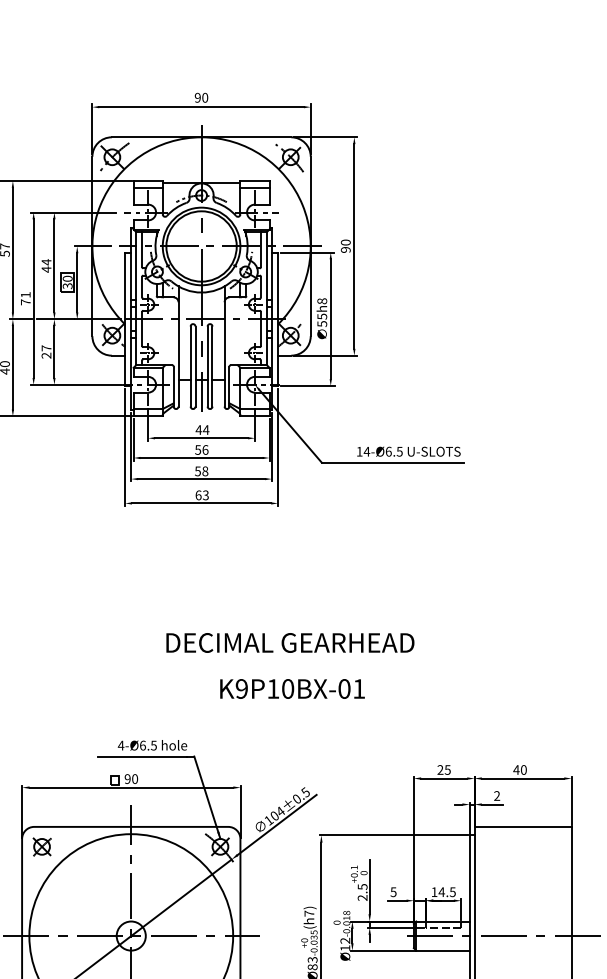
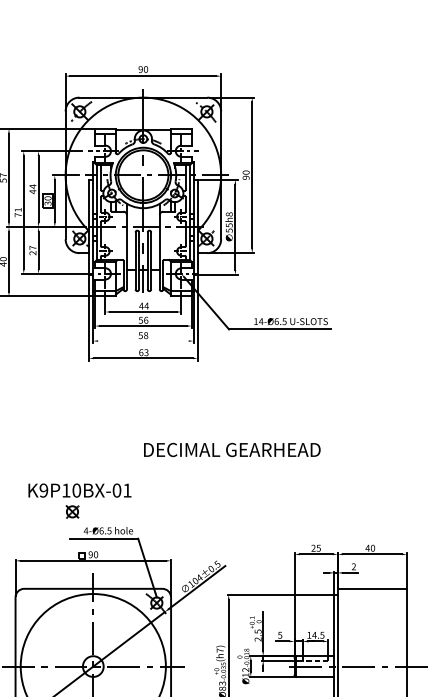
line: (201, 479) -> (143, 341), removed
text: (290, 642) -> (232, 449), moved
text: (292, 688) -> (79, 490), moved
part: (41, 846) -> (72, 511), moved

